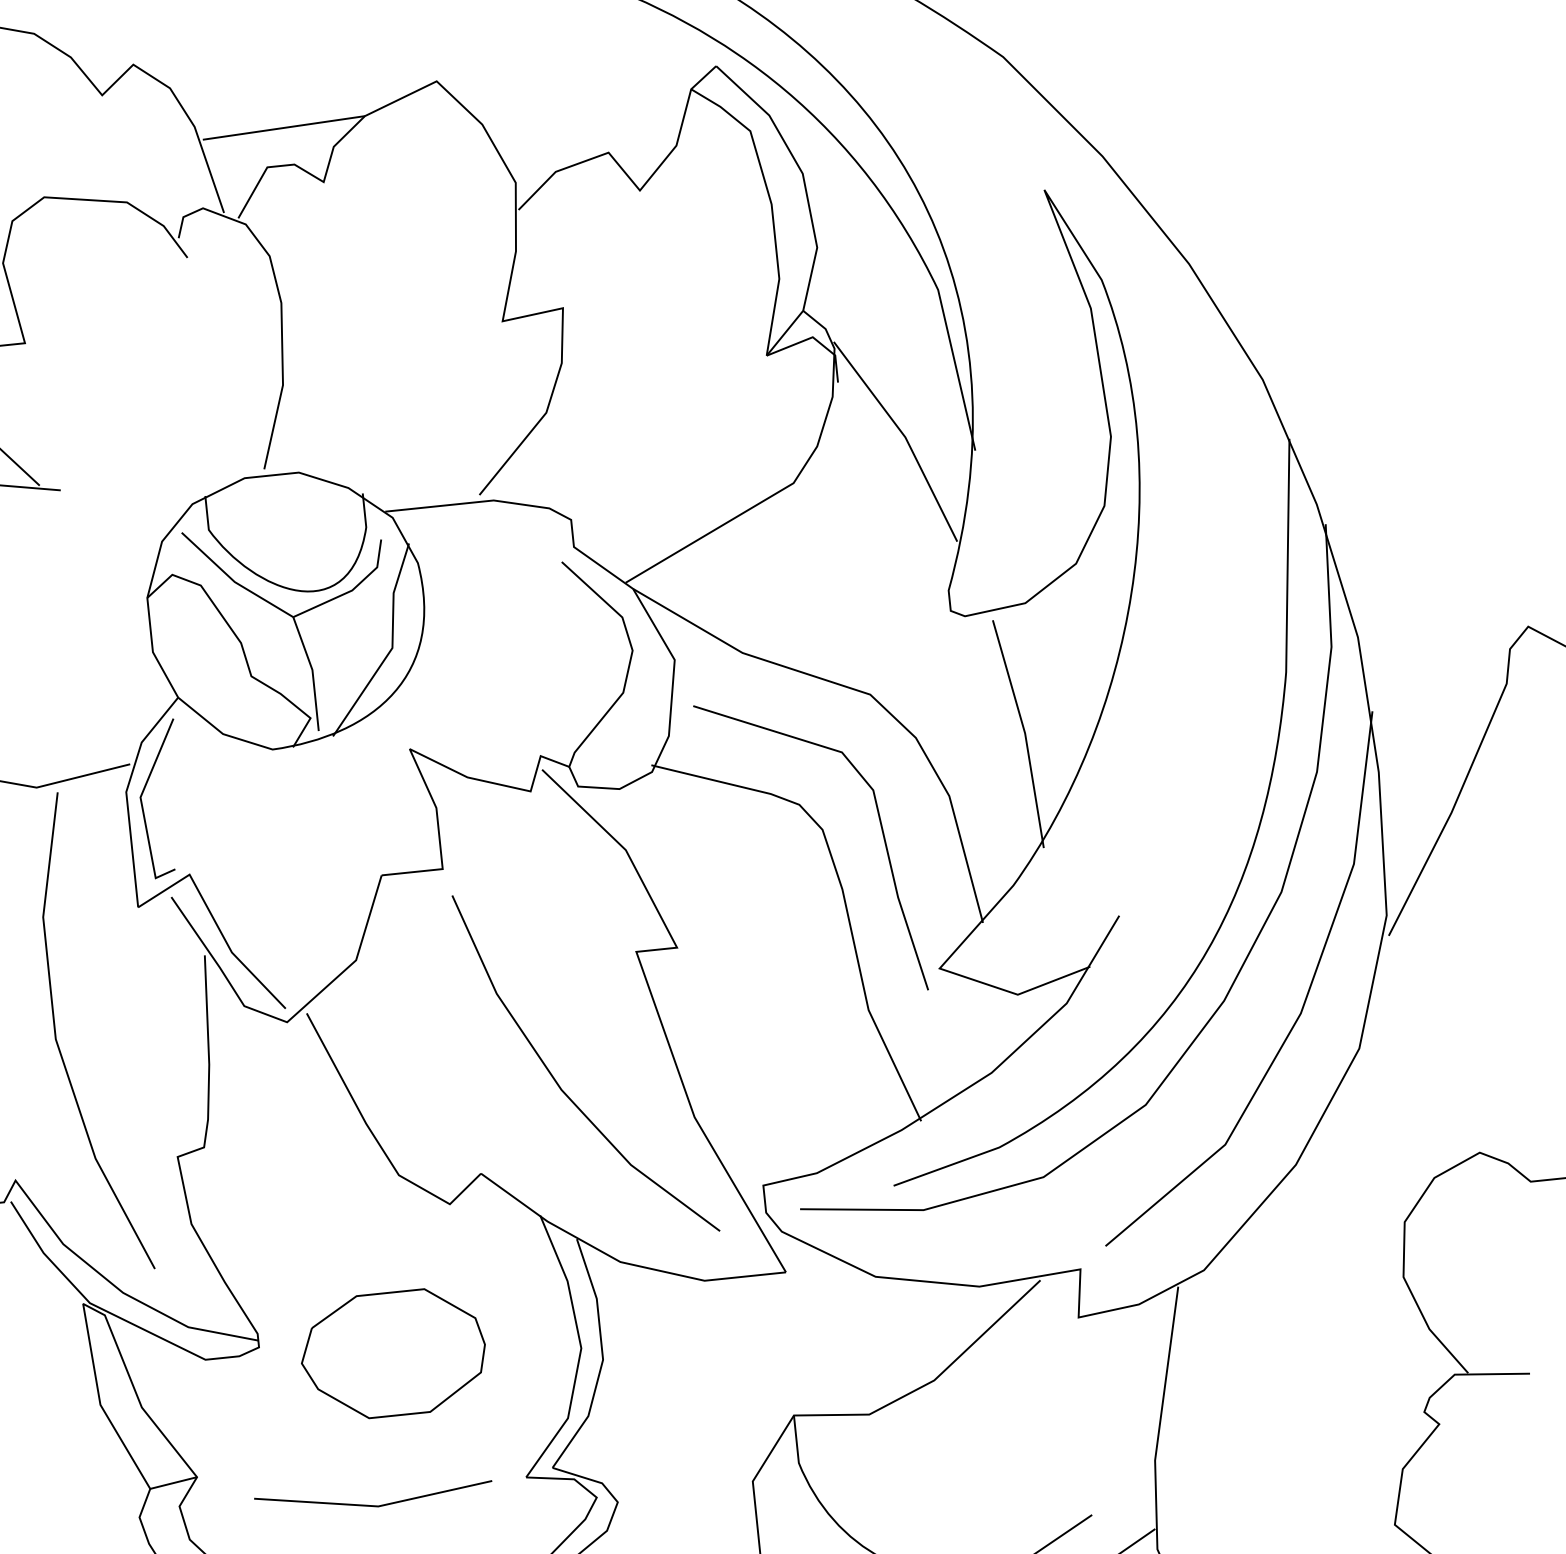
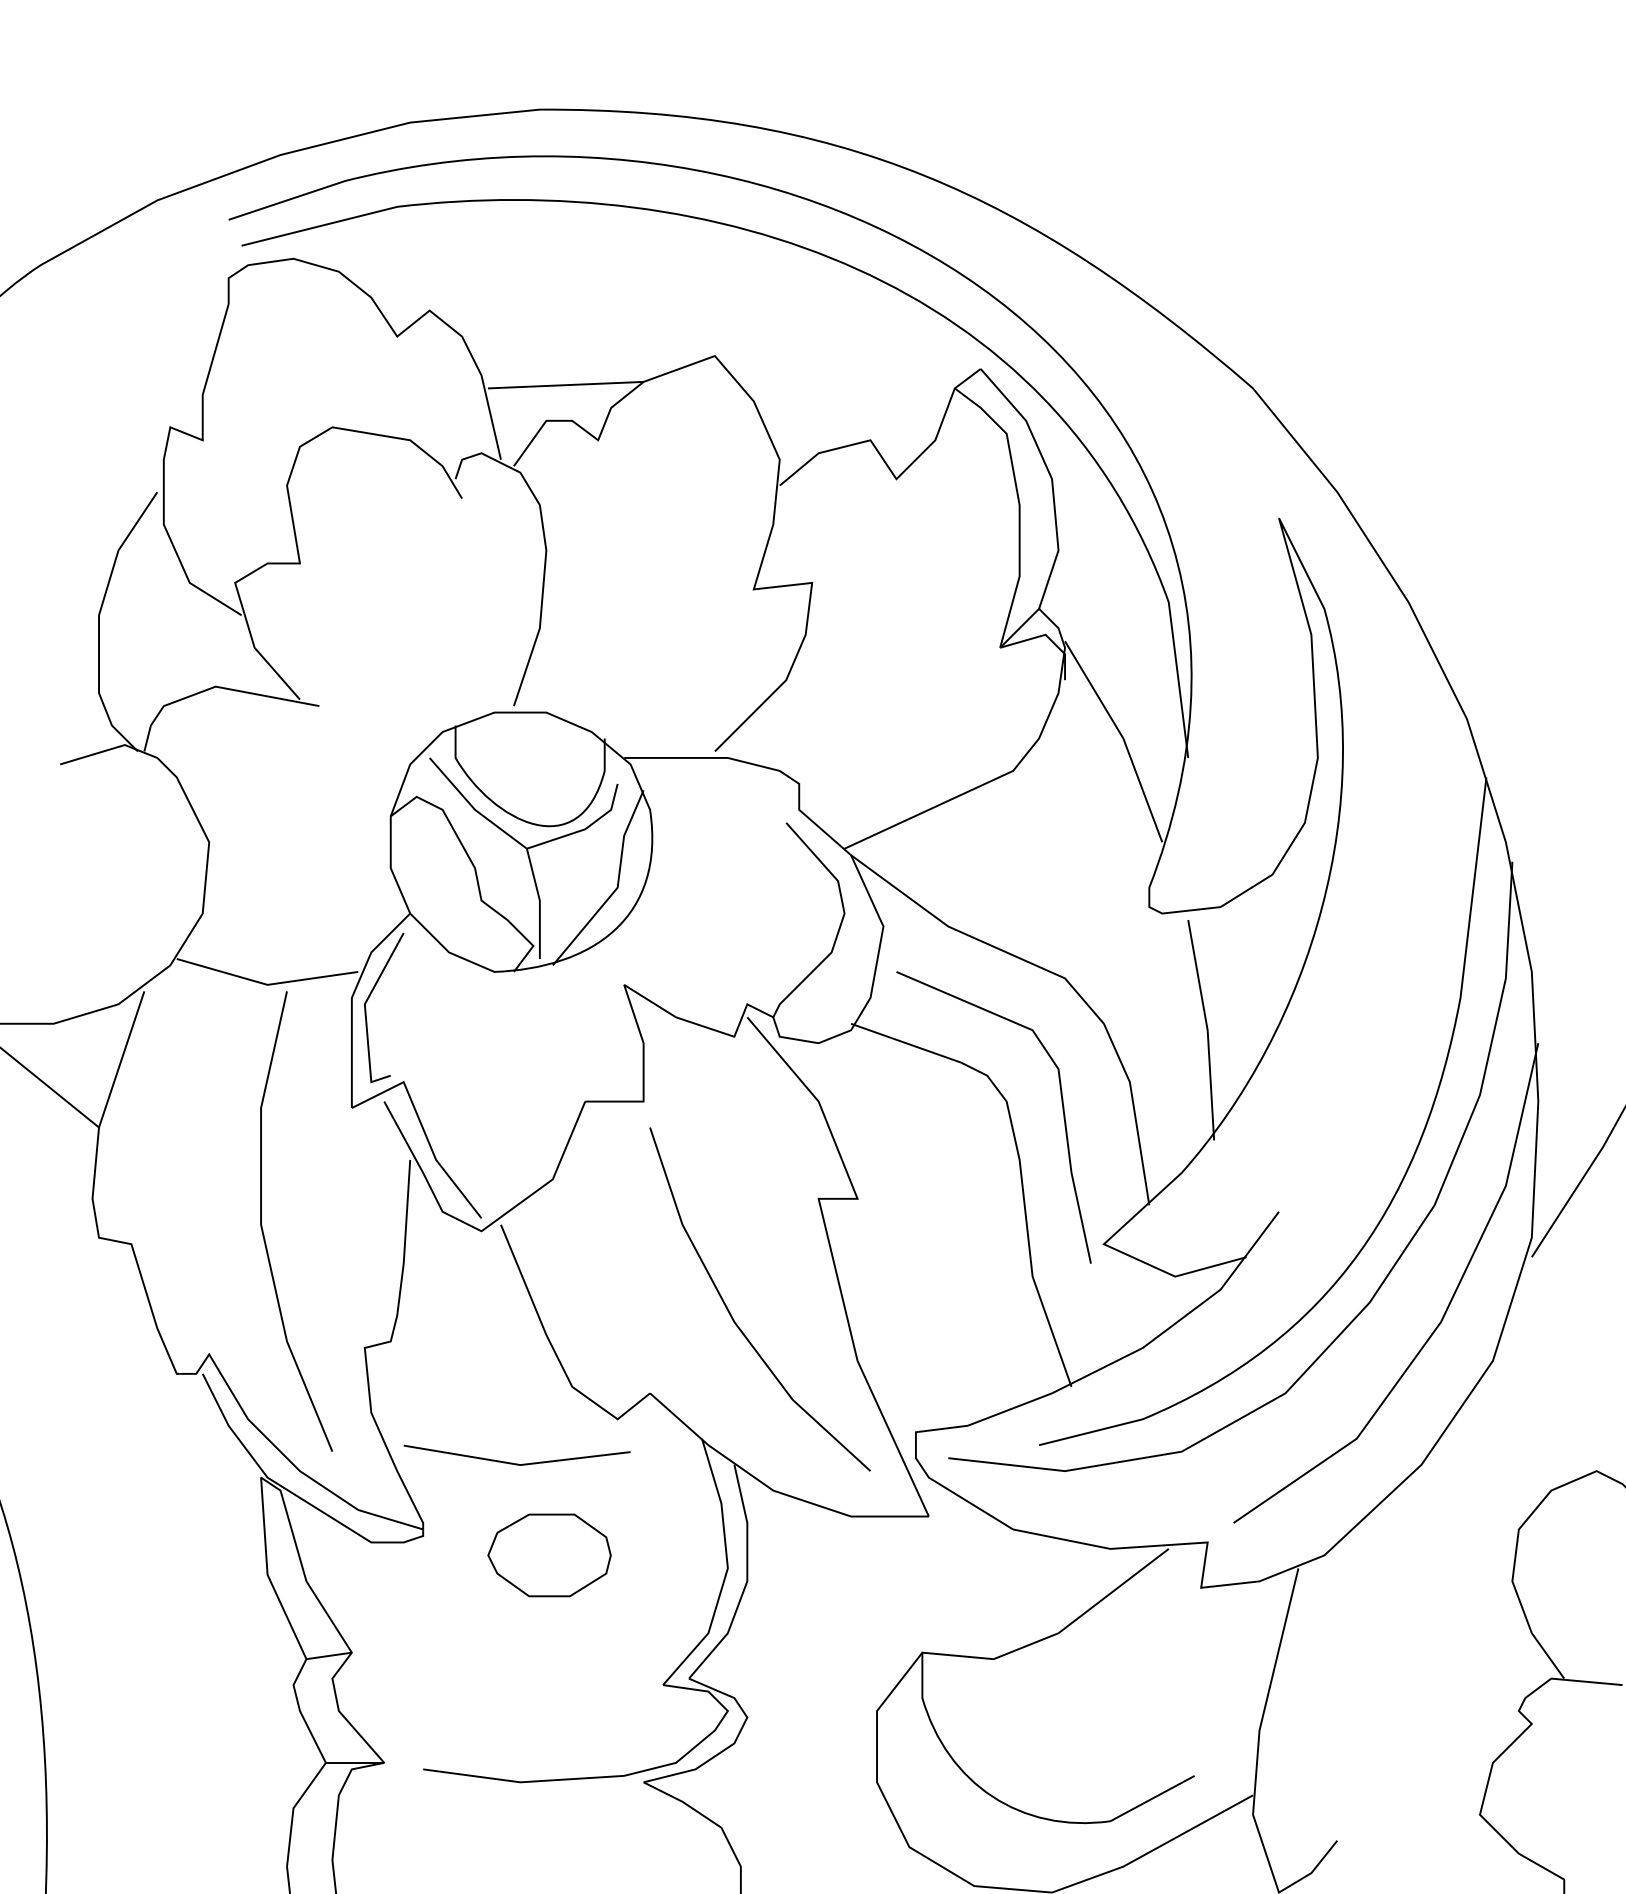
part: (393, 1354) -> (549, 1555), size x0.7
curve: (369, 1504) -> (512, 1462), moved

